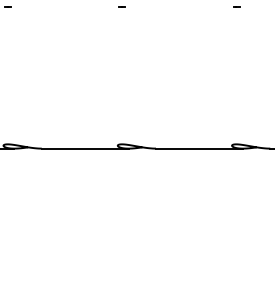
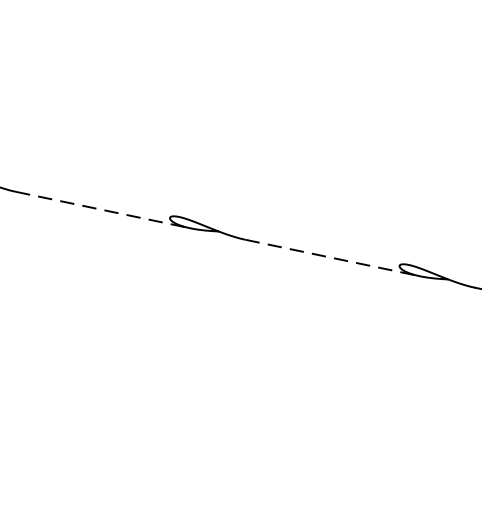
line: (85, 148) -> (103, 209), solid -> dashed
line: (199, 148) -> (332, 257), solid -> dashed

